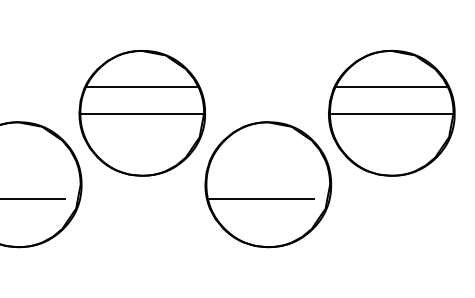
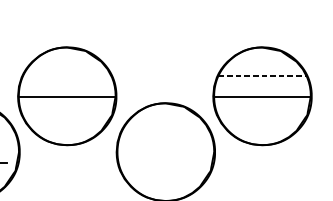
line: (142, 87) -> (67, 76), removed
line: (391, 87) -> (262, 76), solid -> dashed
line: (261, 198) -> (160, 162), removed

